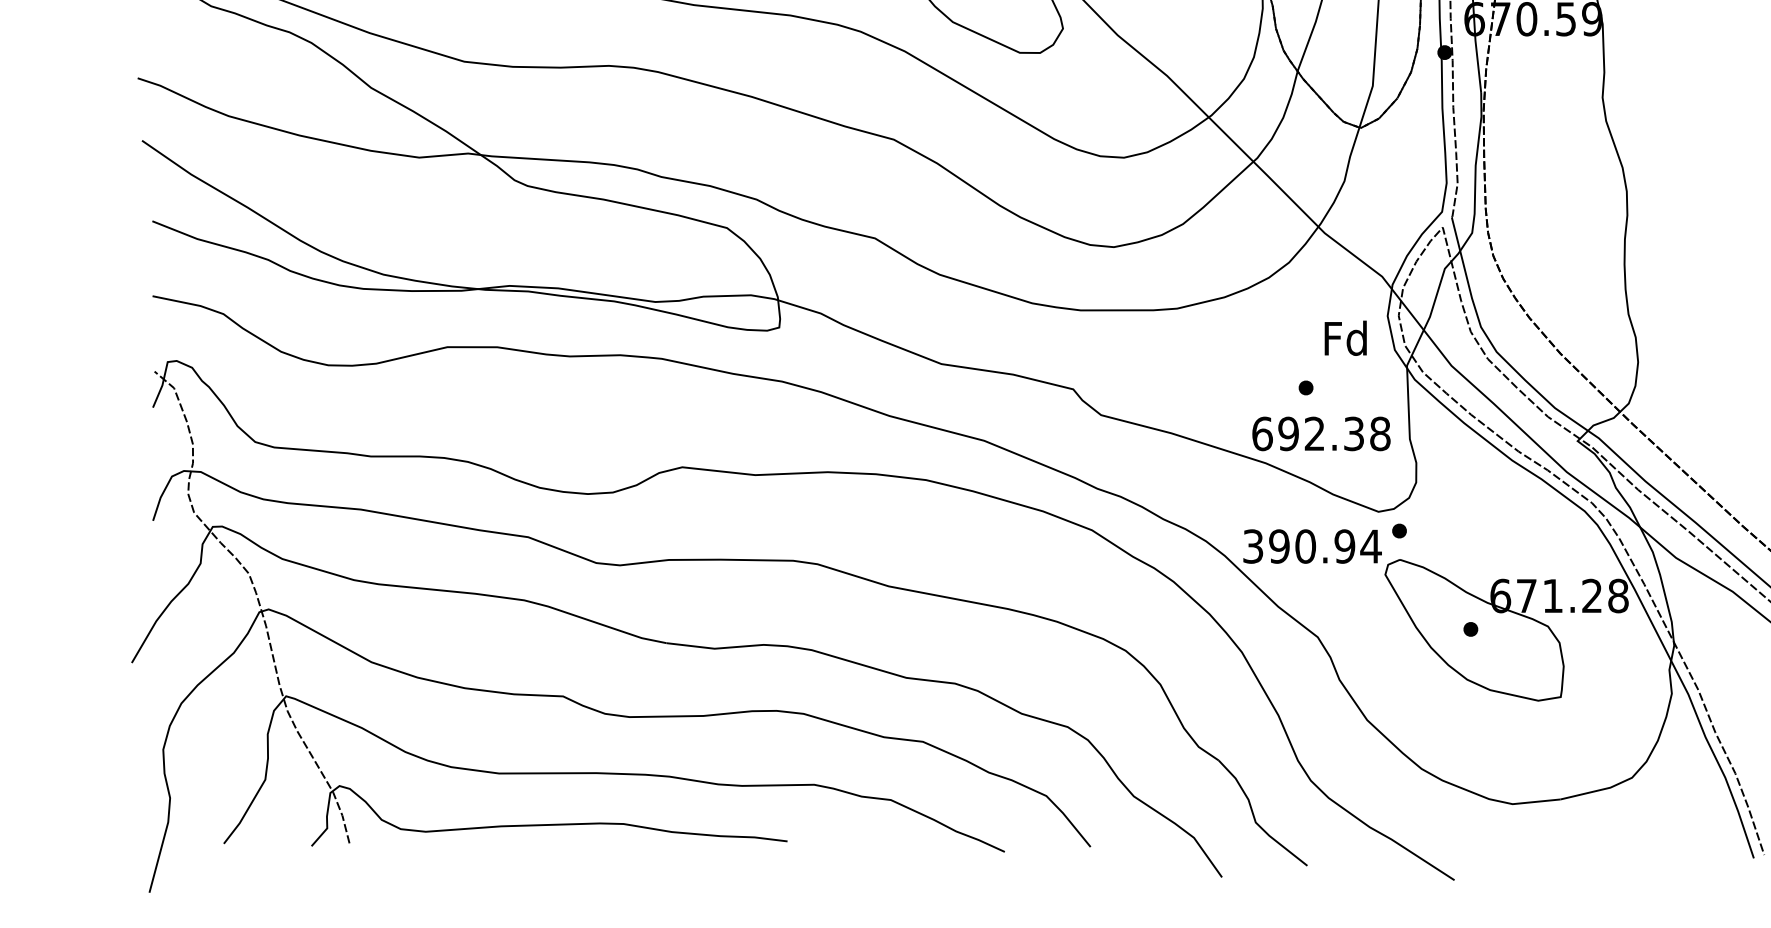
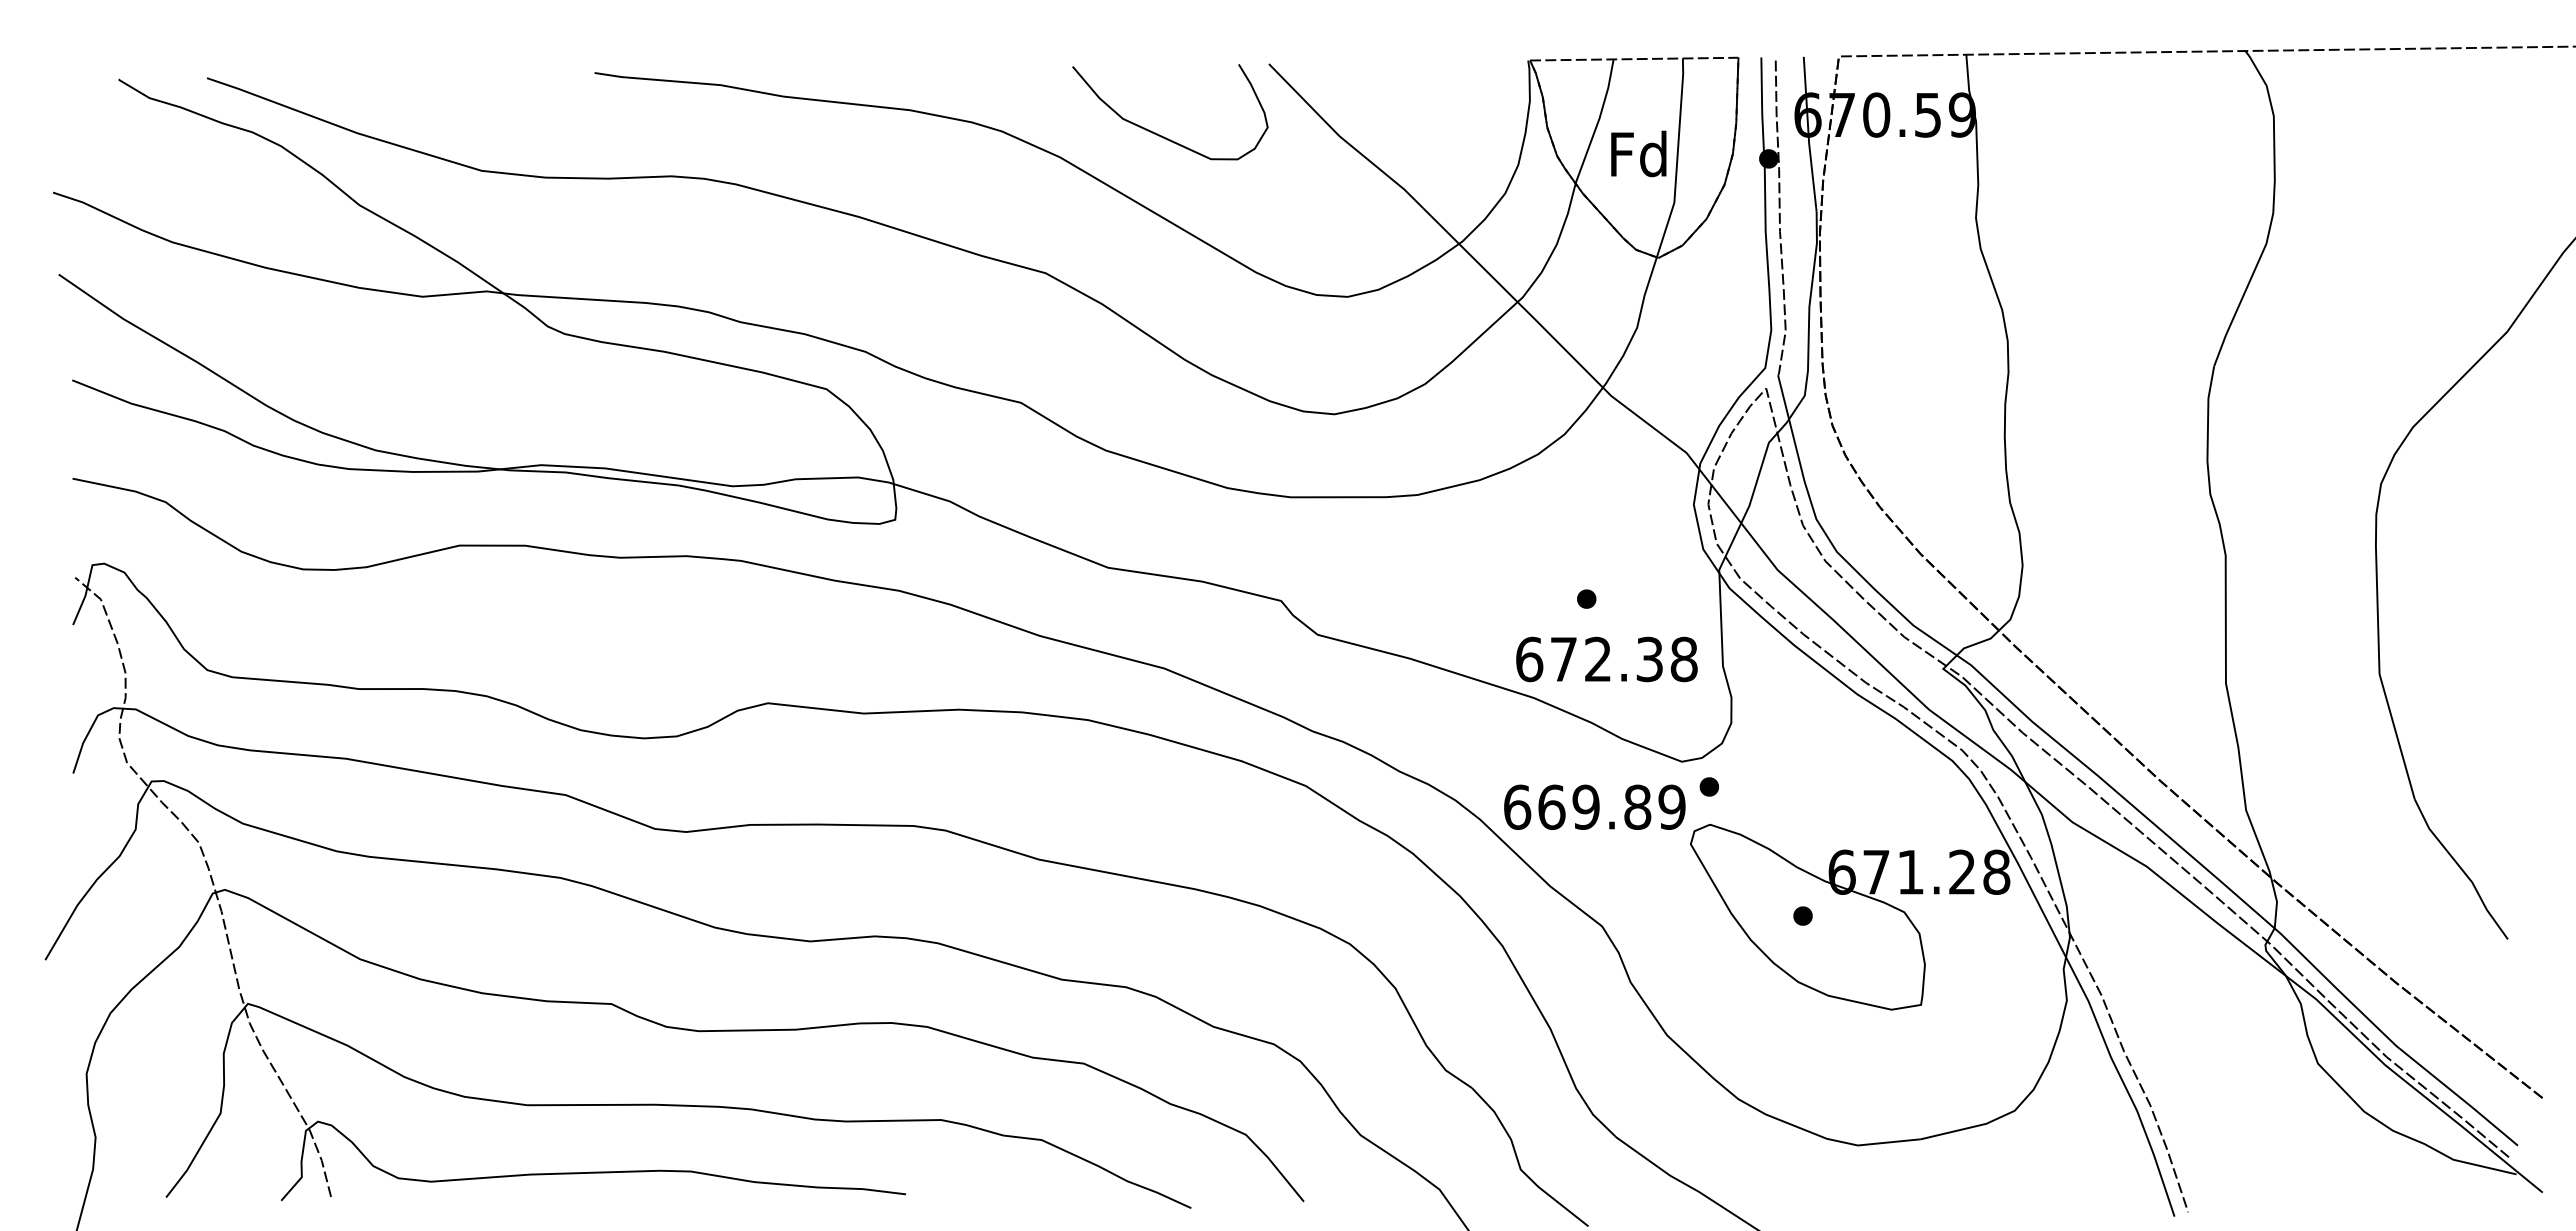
text: (1345, 337) -> (1638, 153), moved
text: (1288, 433) -> (1563, 659), 692.38 -> 672.38
text: (1312, 545) -> (1595, 806), 390.94 -> 669.89

